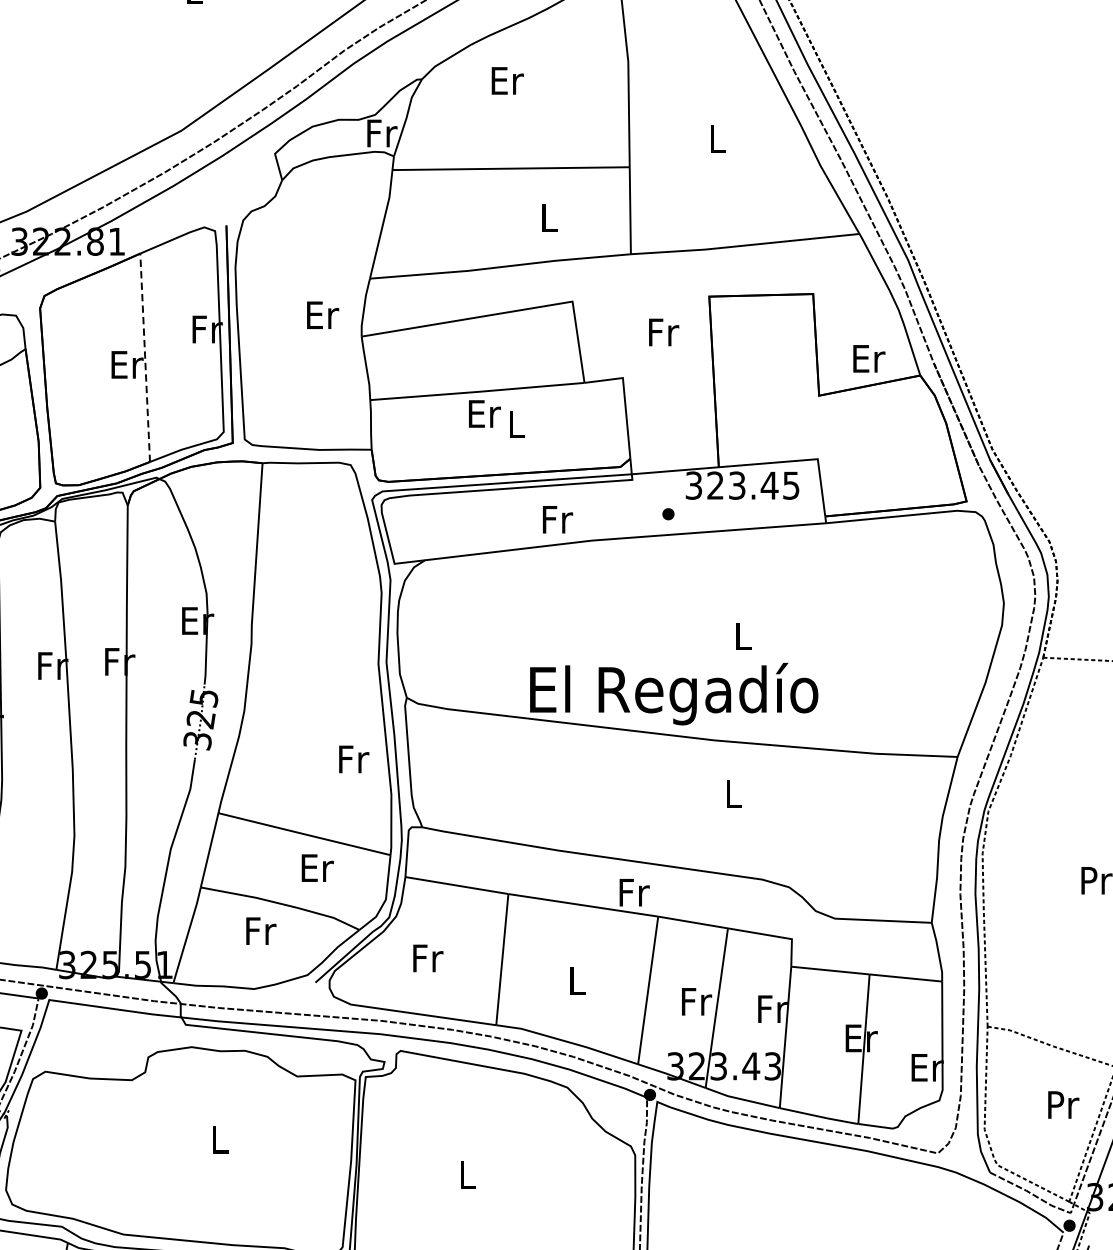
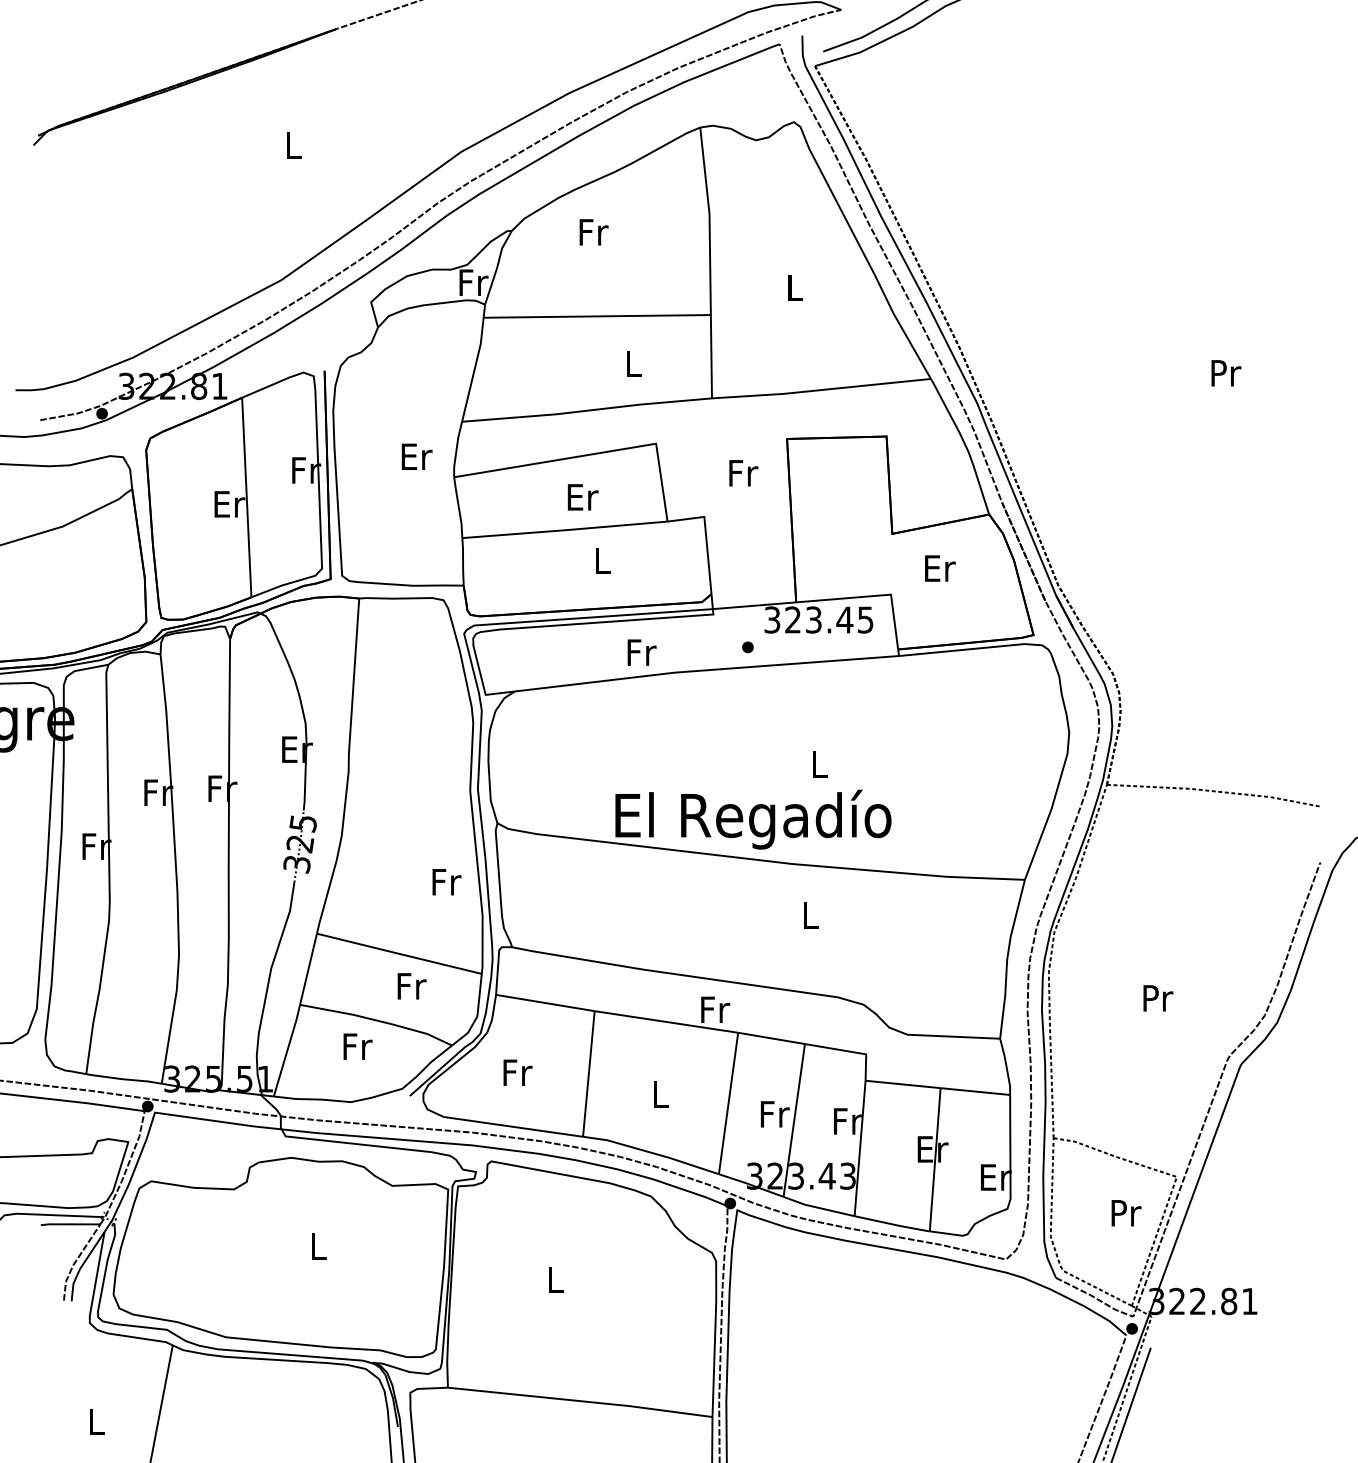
text: (507, 81) -> (593, 232), Er -> Fr
line: (144, 357) -> (246, 497), dashed -> solid
text: (869, 358) -> (940, 568), moved
text: (484, 414) -> (582, 497), moved
text: (317, 868) -> (411, 986), Er -> Fr

